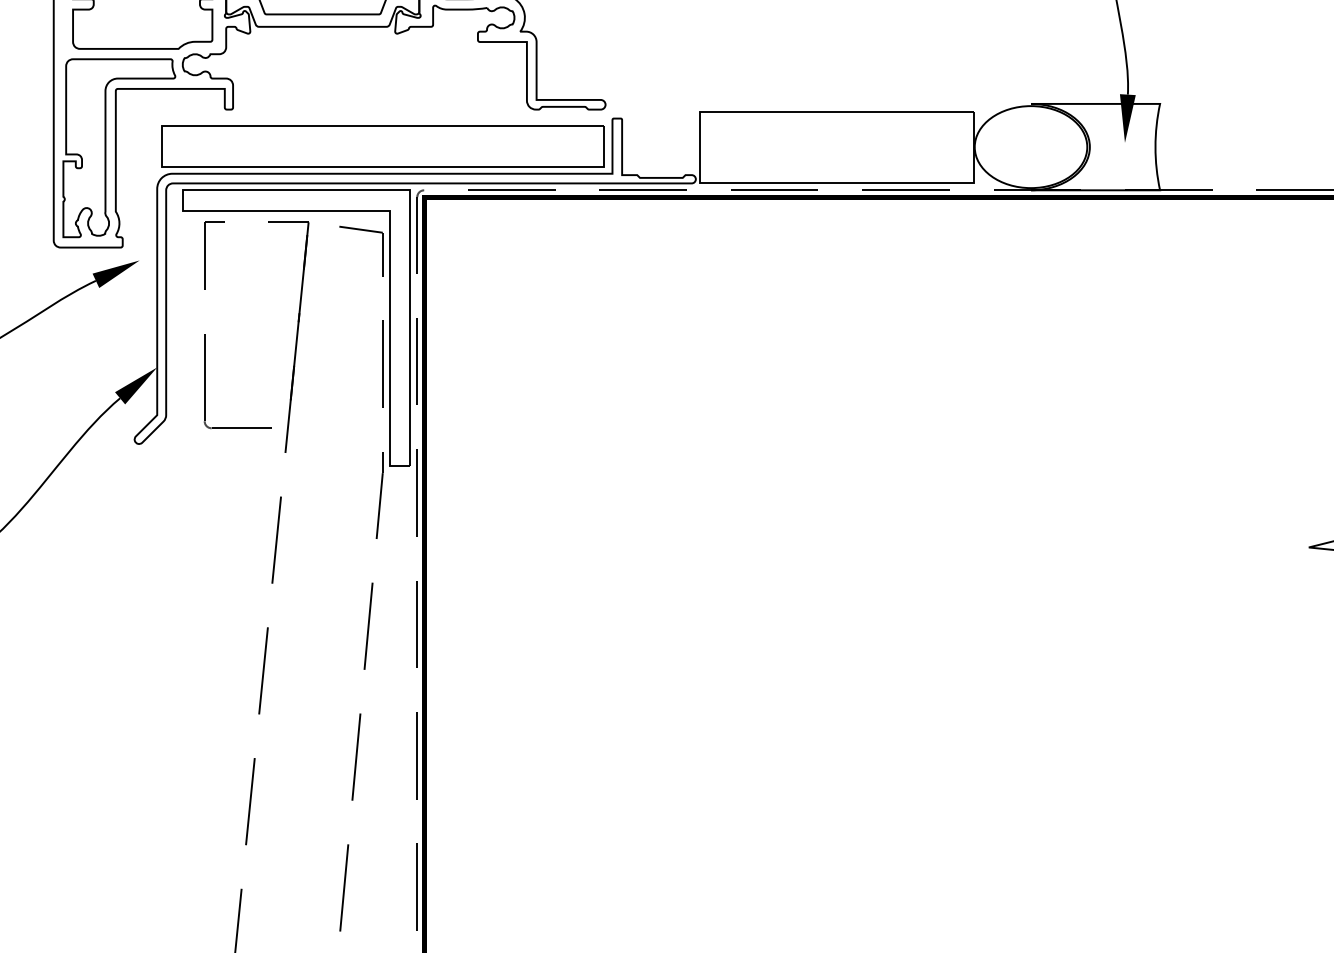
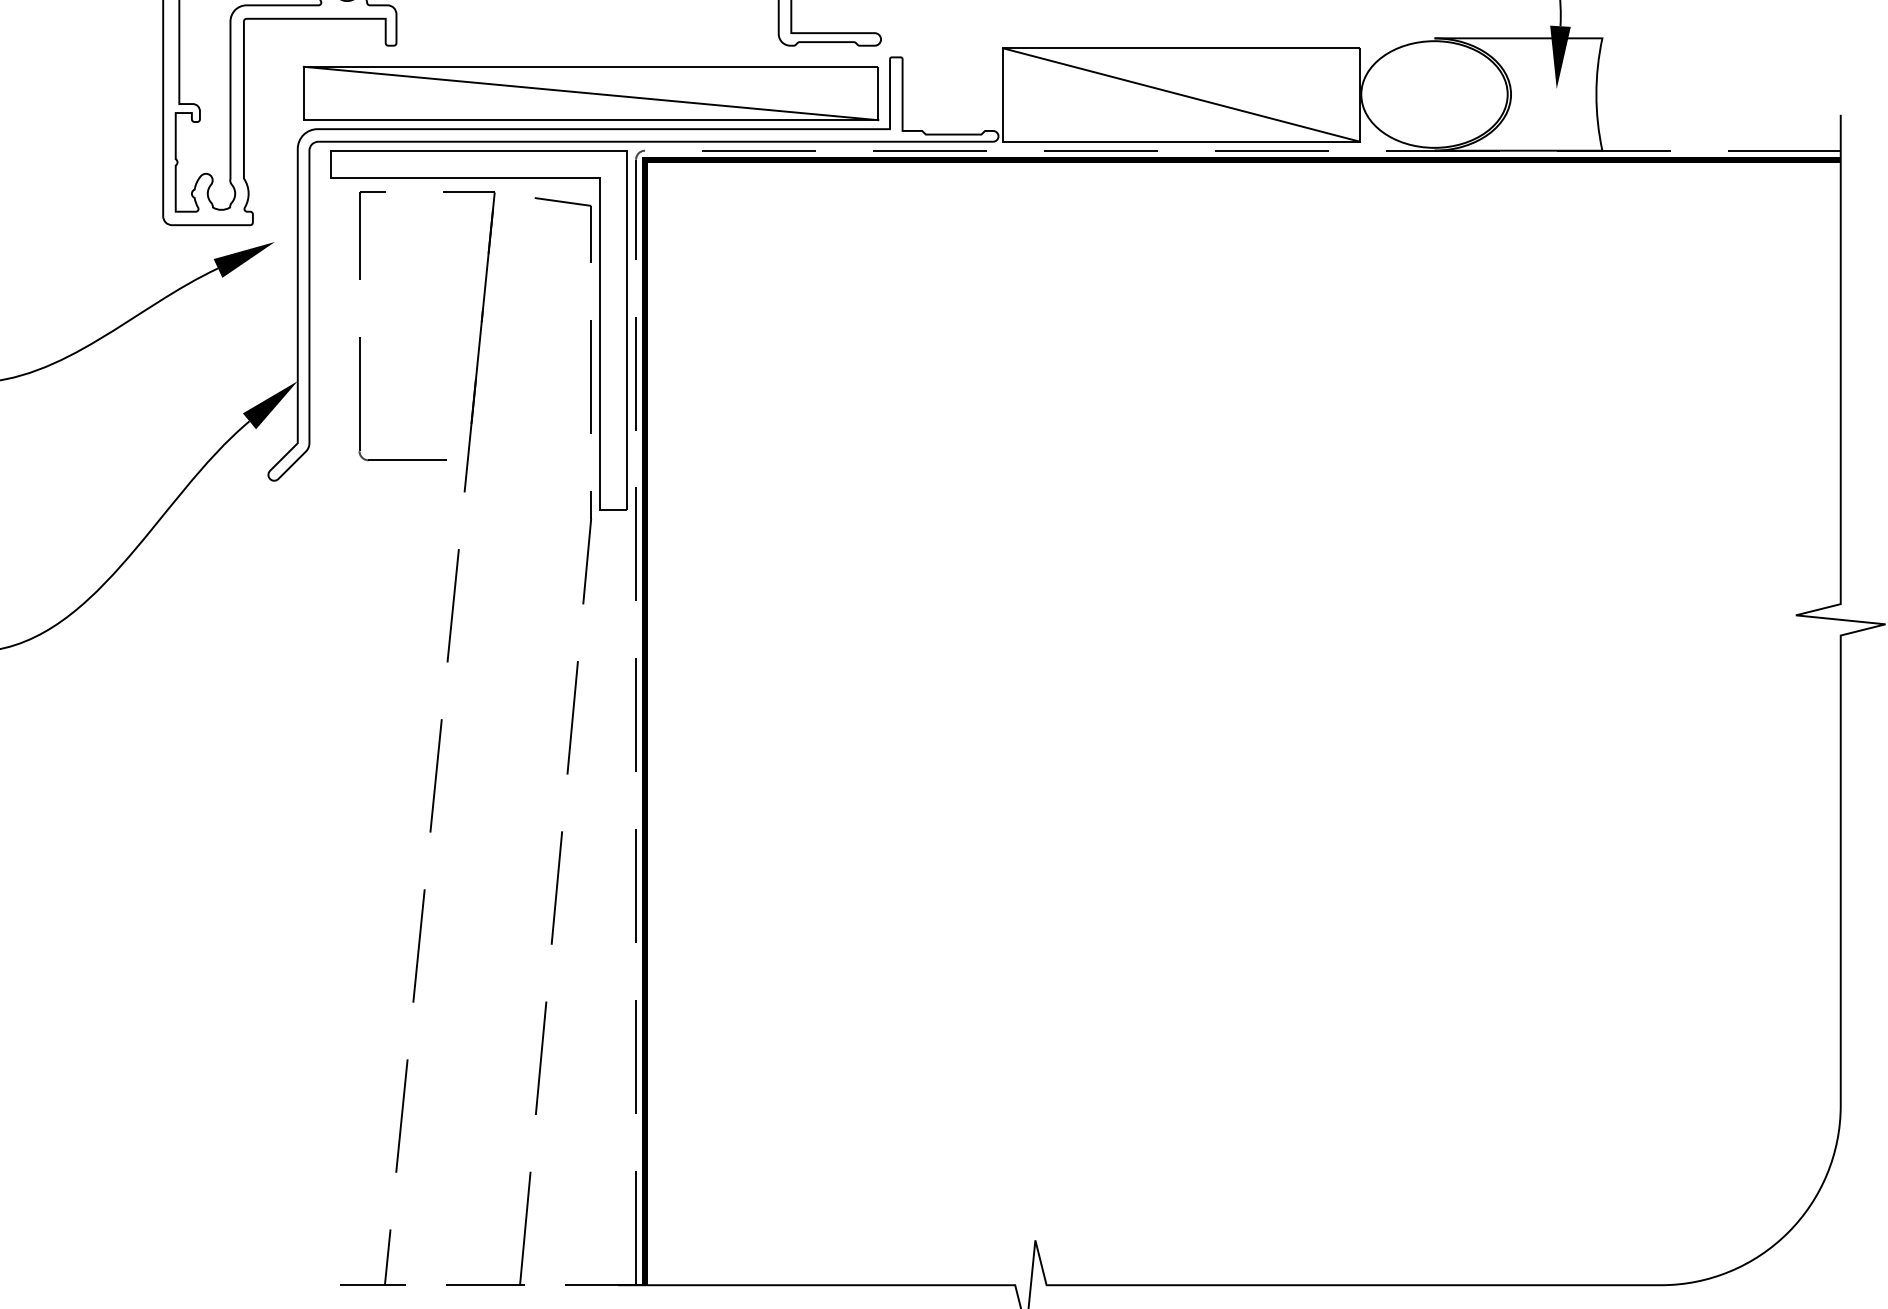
line: (382, 146) -> (590, 93), added
line: (836, 147) -> (1181, 94), added

